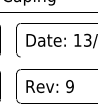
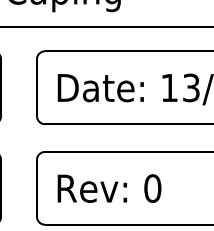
text: (69, 86) -> (151, 188), 9 -> 0

